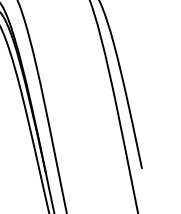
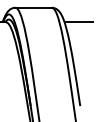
line: (129, 7) -> (78, 22), added

